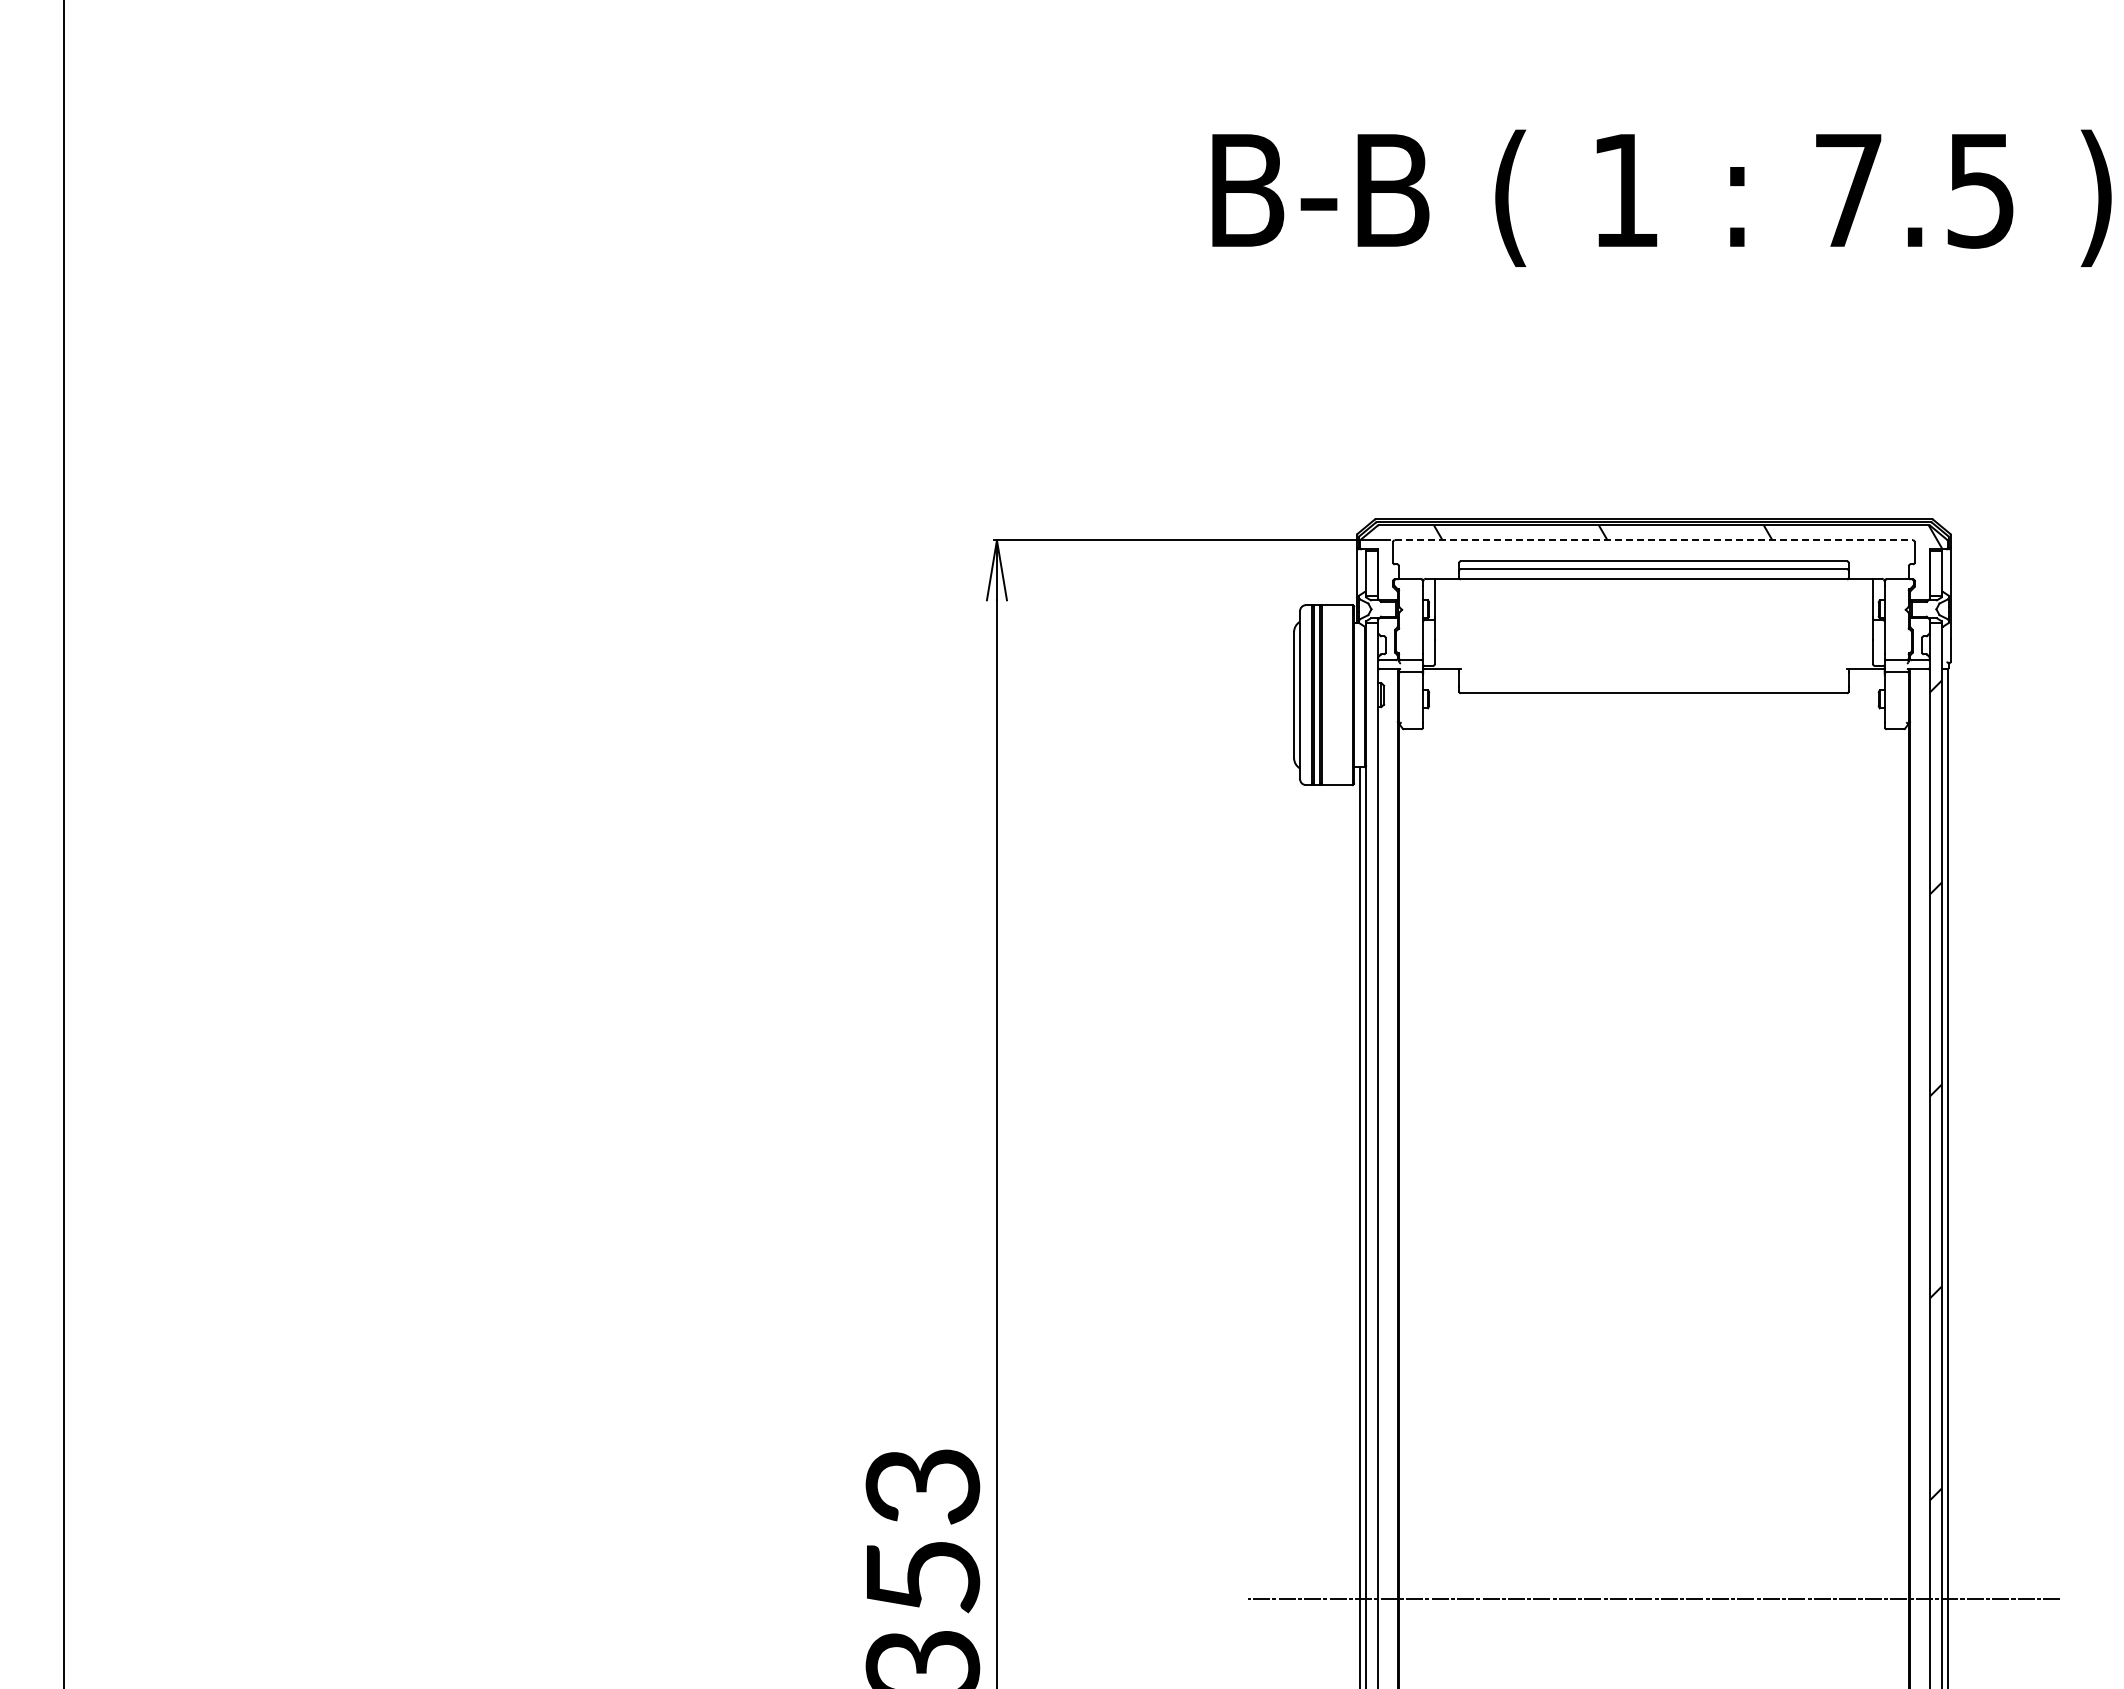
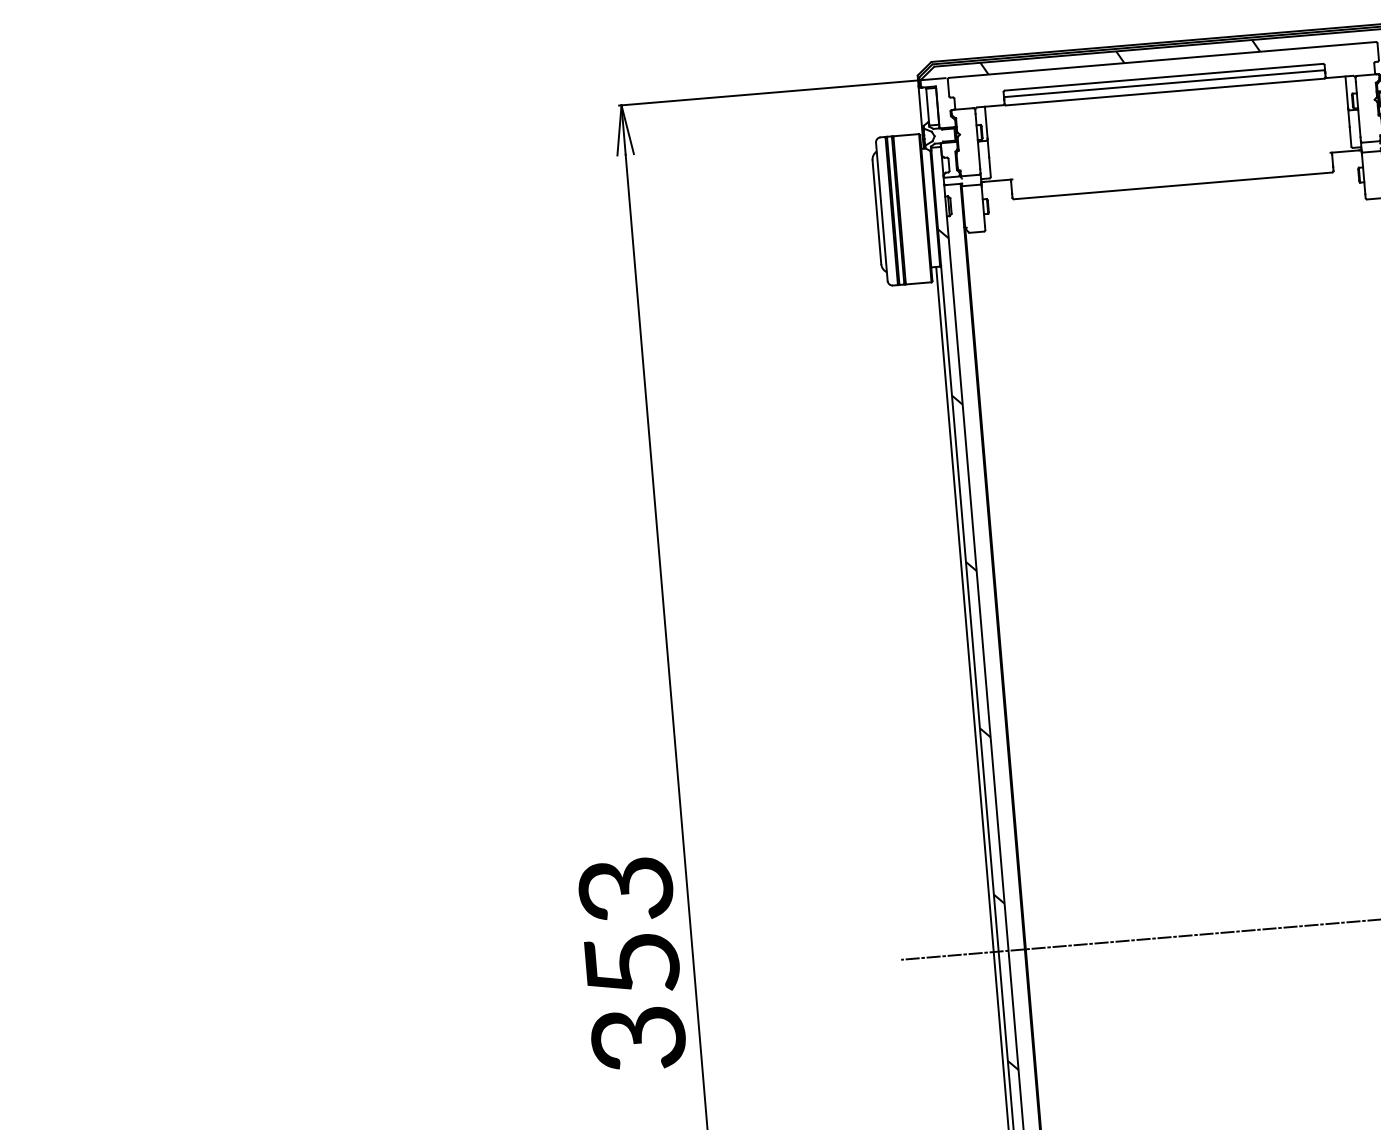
line: (1654, 540) -> (1163, 60), dashed -> solid
hatch: (1372, 1131) -> (971, 566), added

